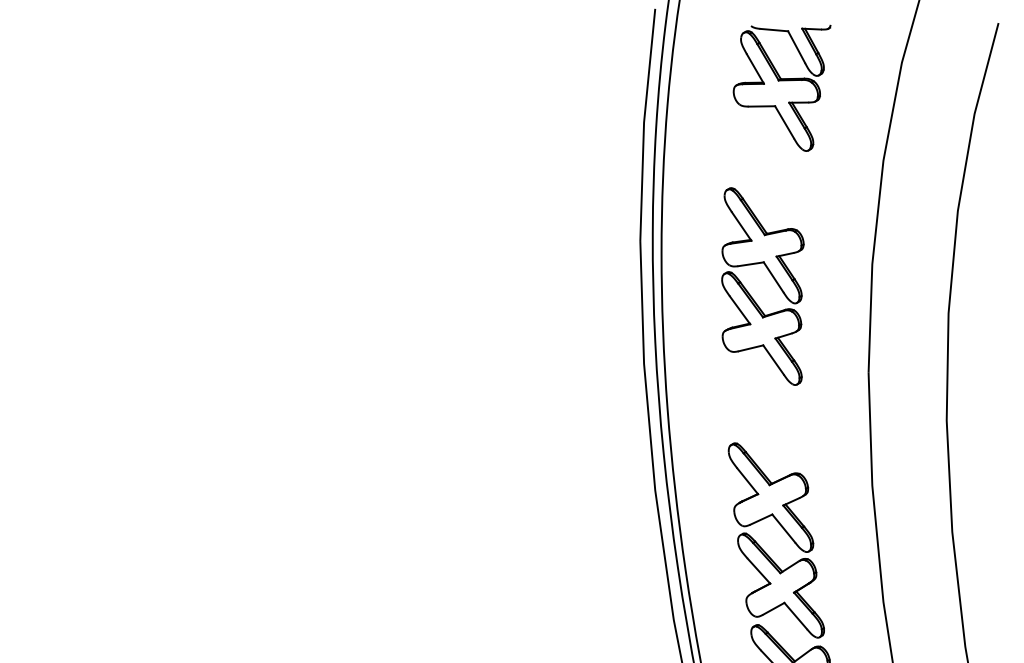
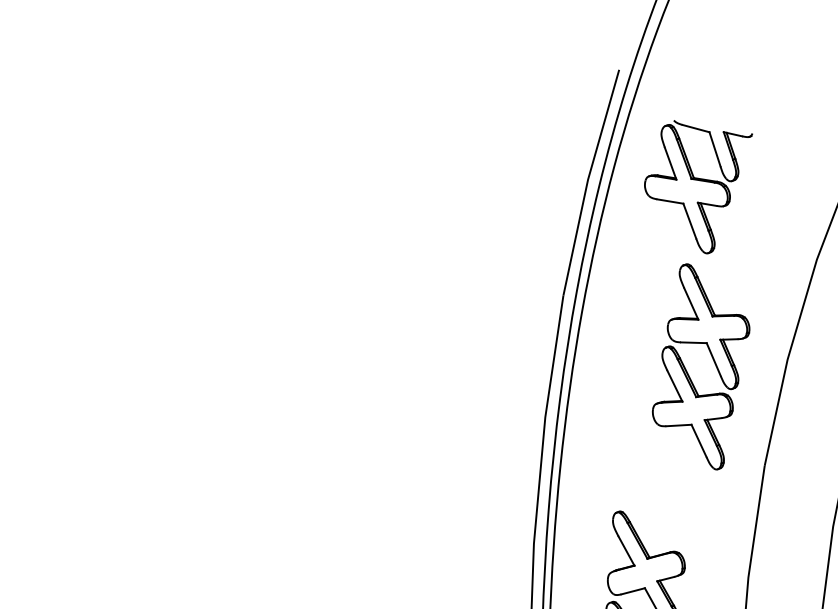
part: (781, 87) -> (692, 186), moved
part: (773, 279) -> (713, 361), moved

